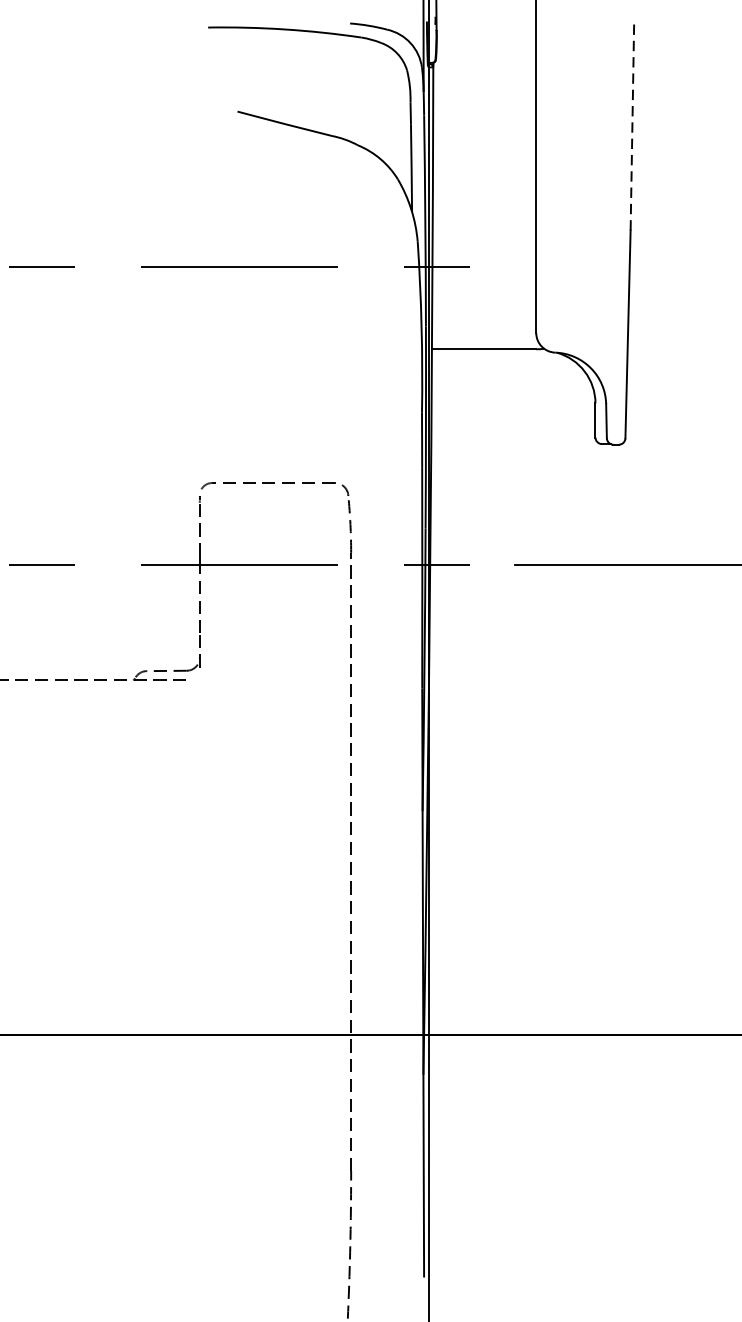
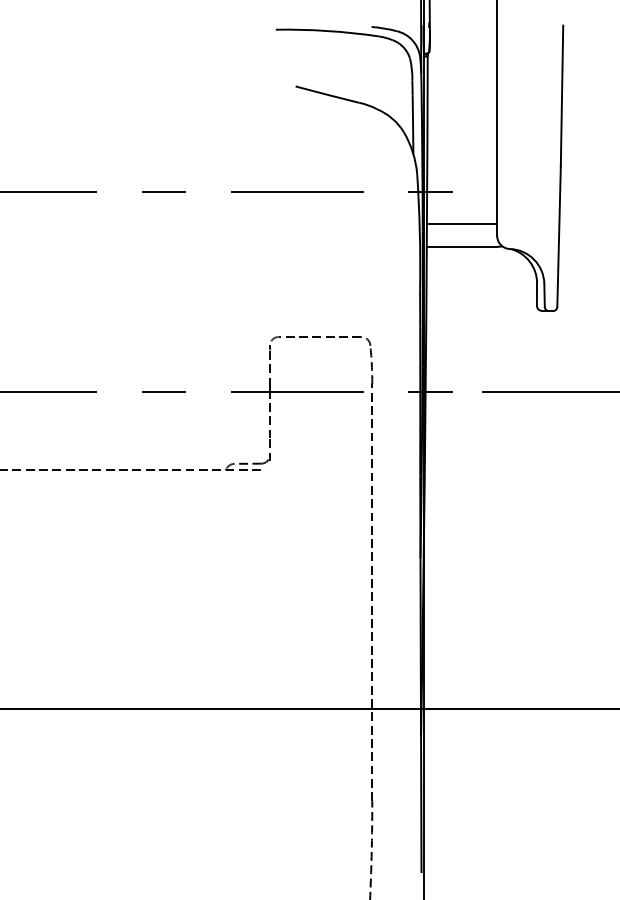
line: (633, 126) -> (562, 96), dashed -> solid
line: (483, 316) -> (461, 224), added

